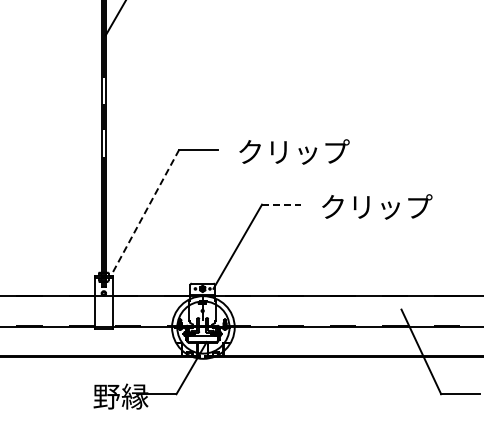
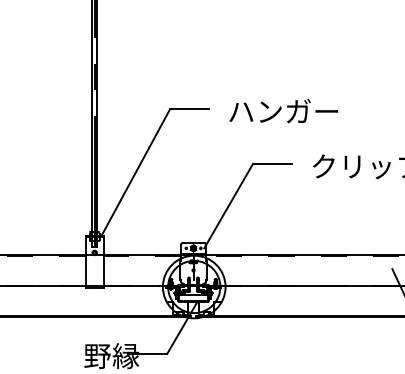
text: (293, 151) -> (284, 110), クリップ -> ハンガー
line: (281, 204) -> (272, 163), dashed -> solid
line: (144, 213) -> (135, 172), dashed -> solid

